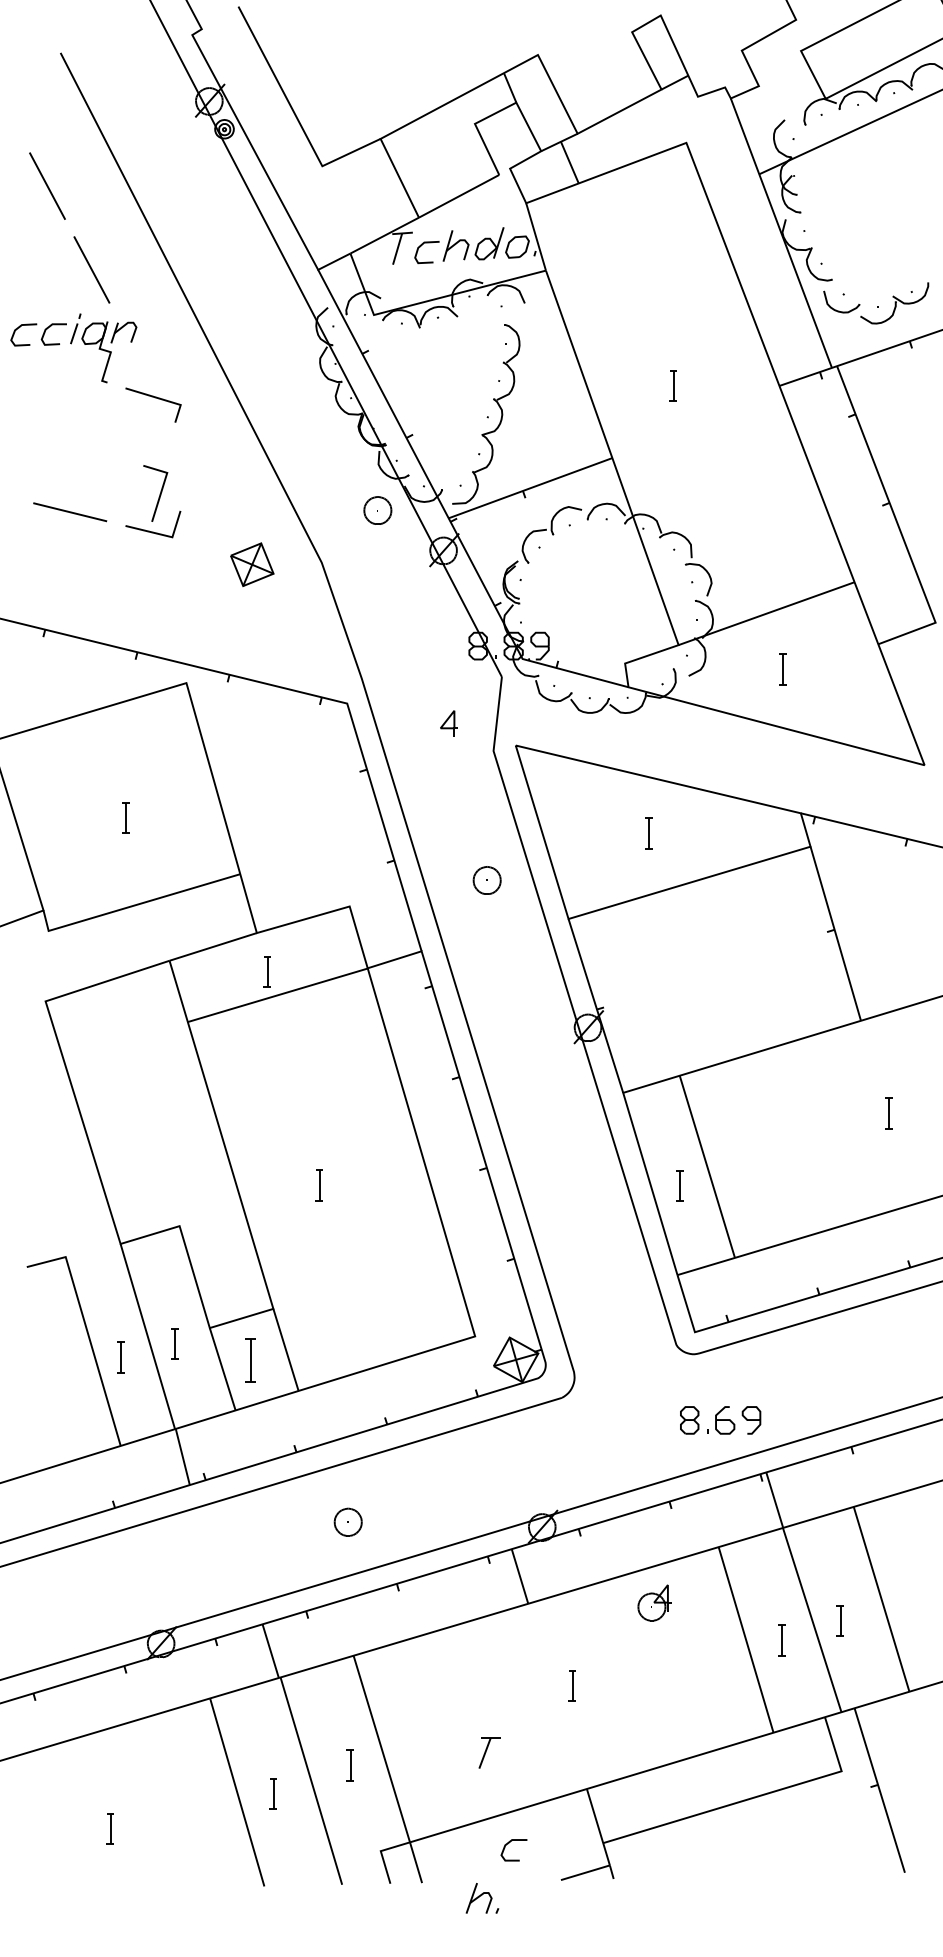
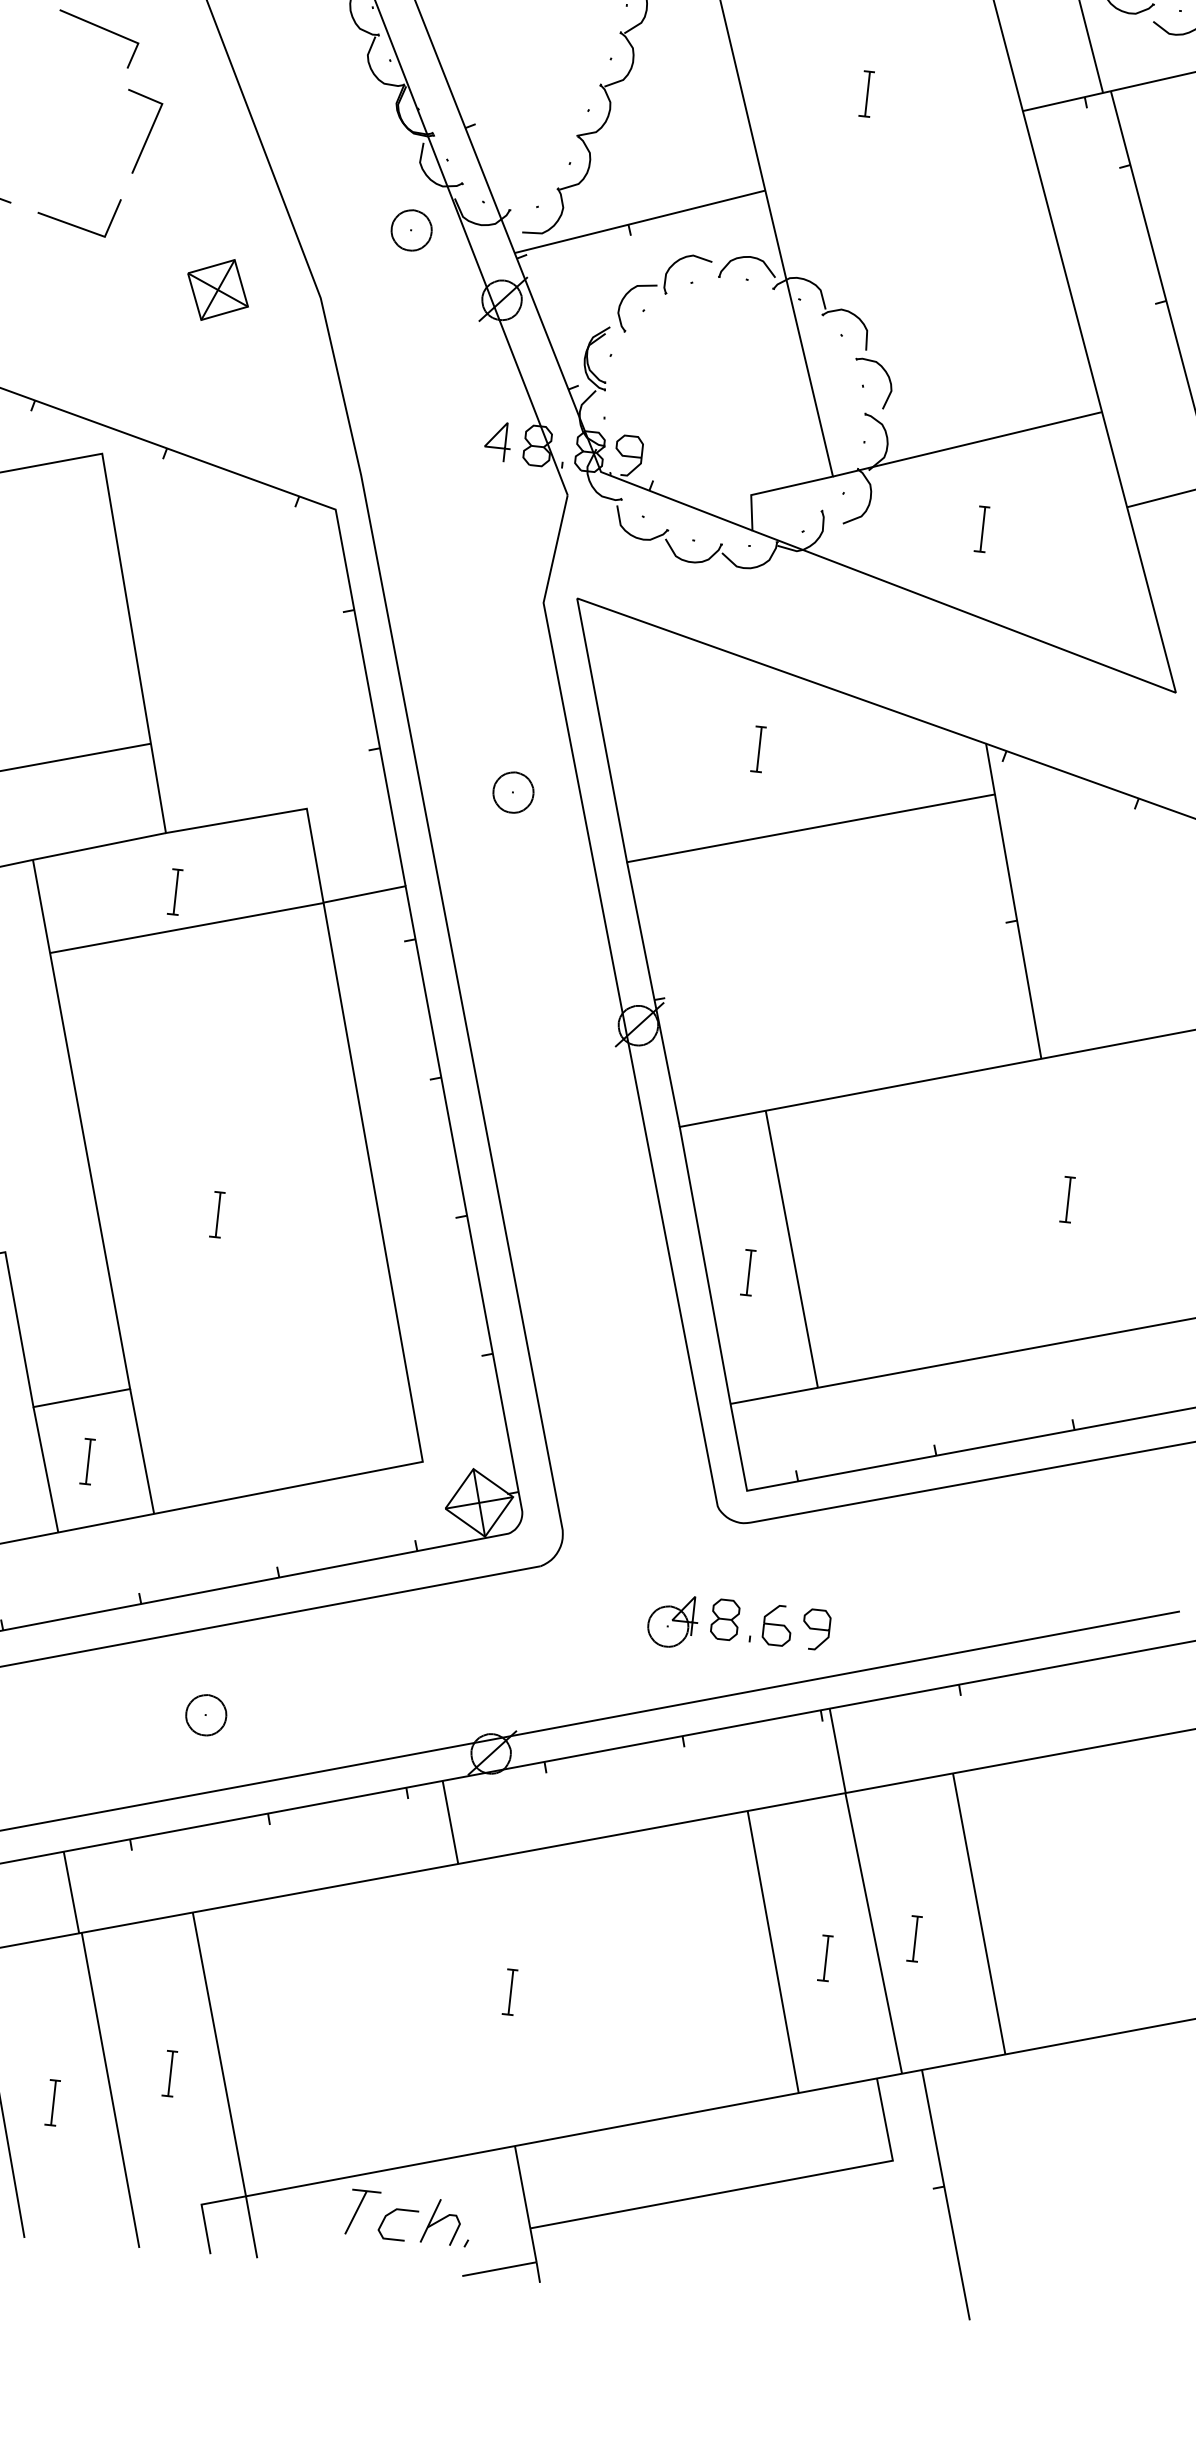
line: (159, 493) -> (147, 133), moved
part: (448, 723) -> (497, 440), moved
part: (249, 1360) -> (86, 1461), size x0.71
part: (654, 1602) -> (672, 1620), moved
part: (489, 1752) -> (362, 2212), moved
part: (482, 1898) -> (446, 2222), moved

